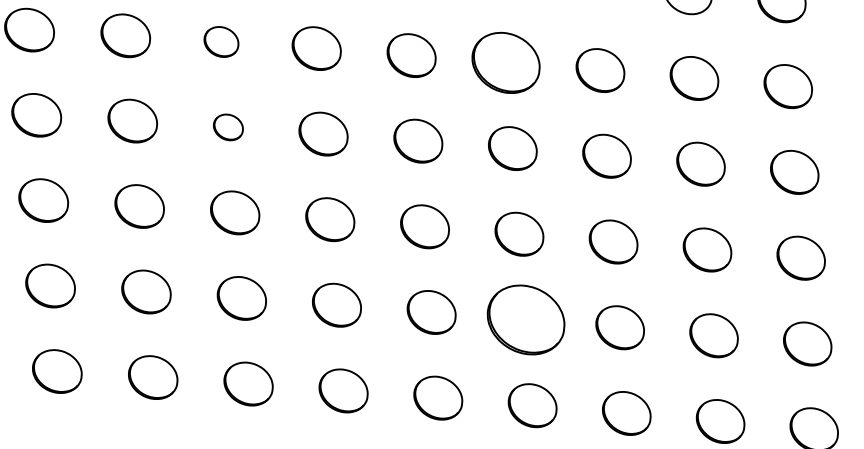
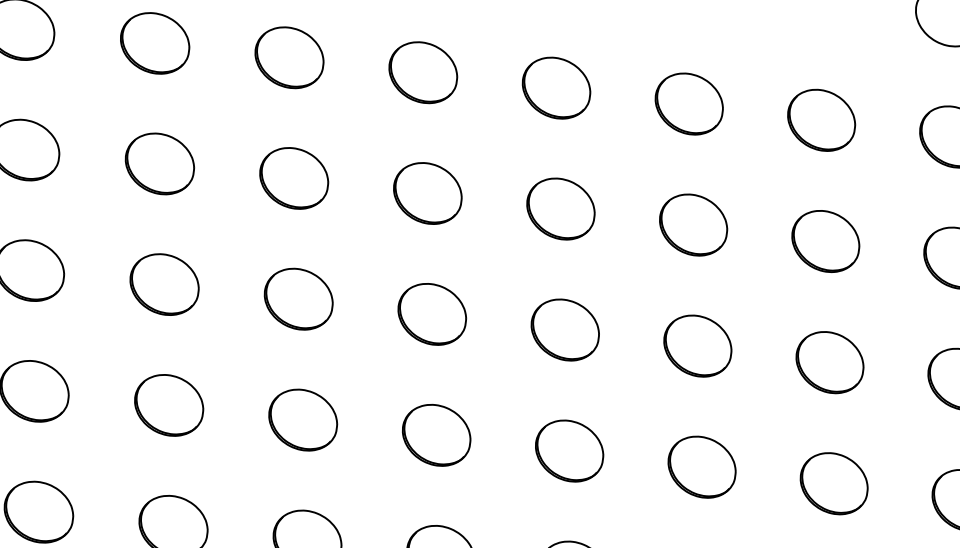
part: (221, 41) -> (289, 57), size x1.43
part: (506, 62) -> (689, 103), size x0.71
part: (228, 127) -> (294, 178), size x1.67
part: (525, 319) -> (701, 466), size x0.62

